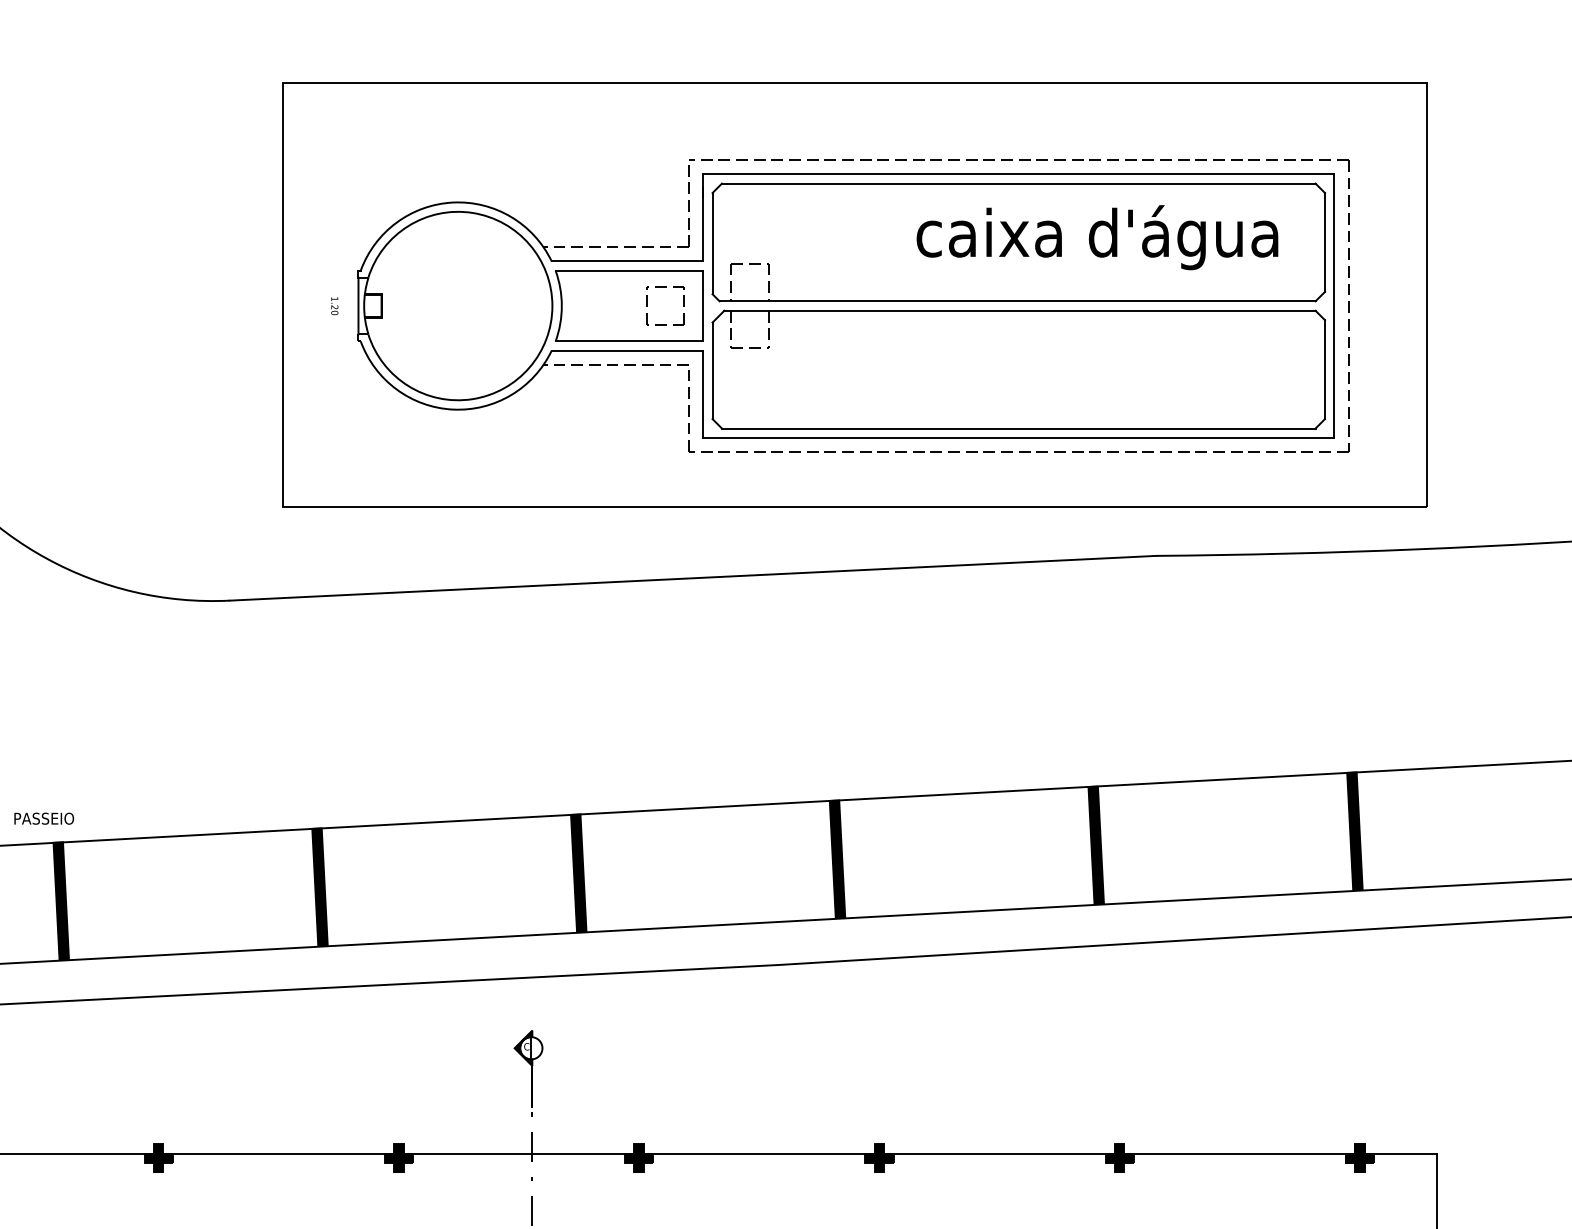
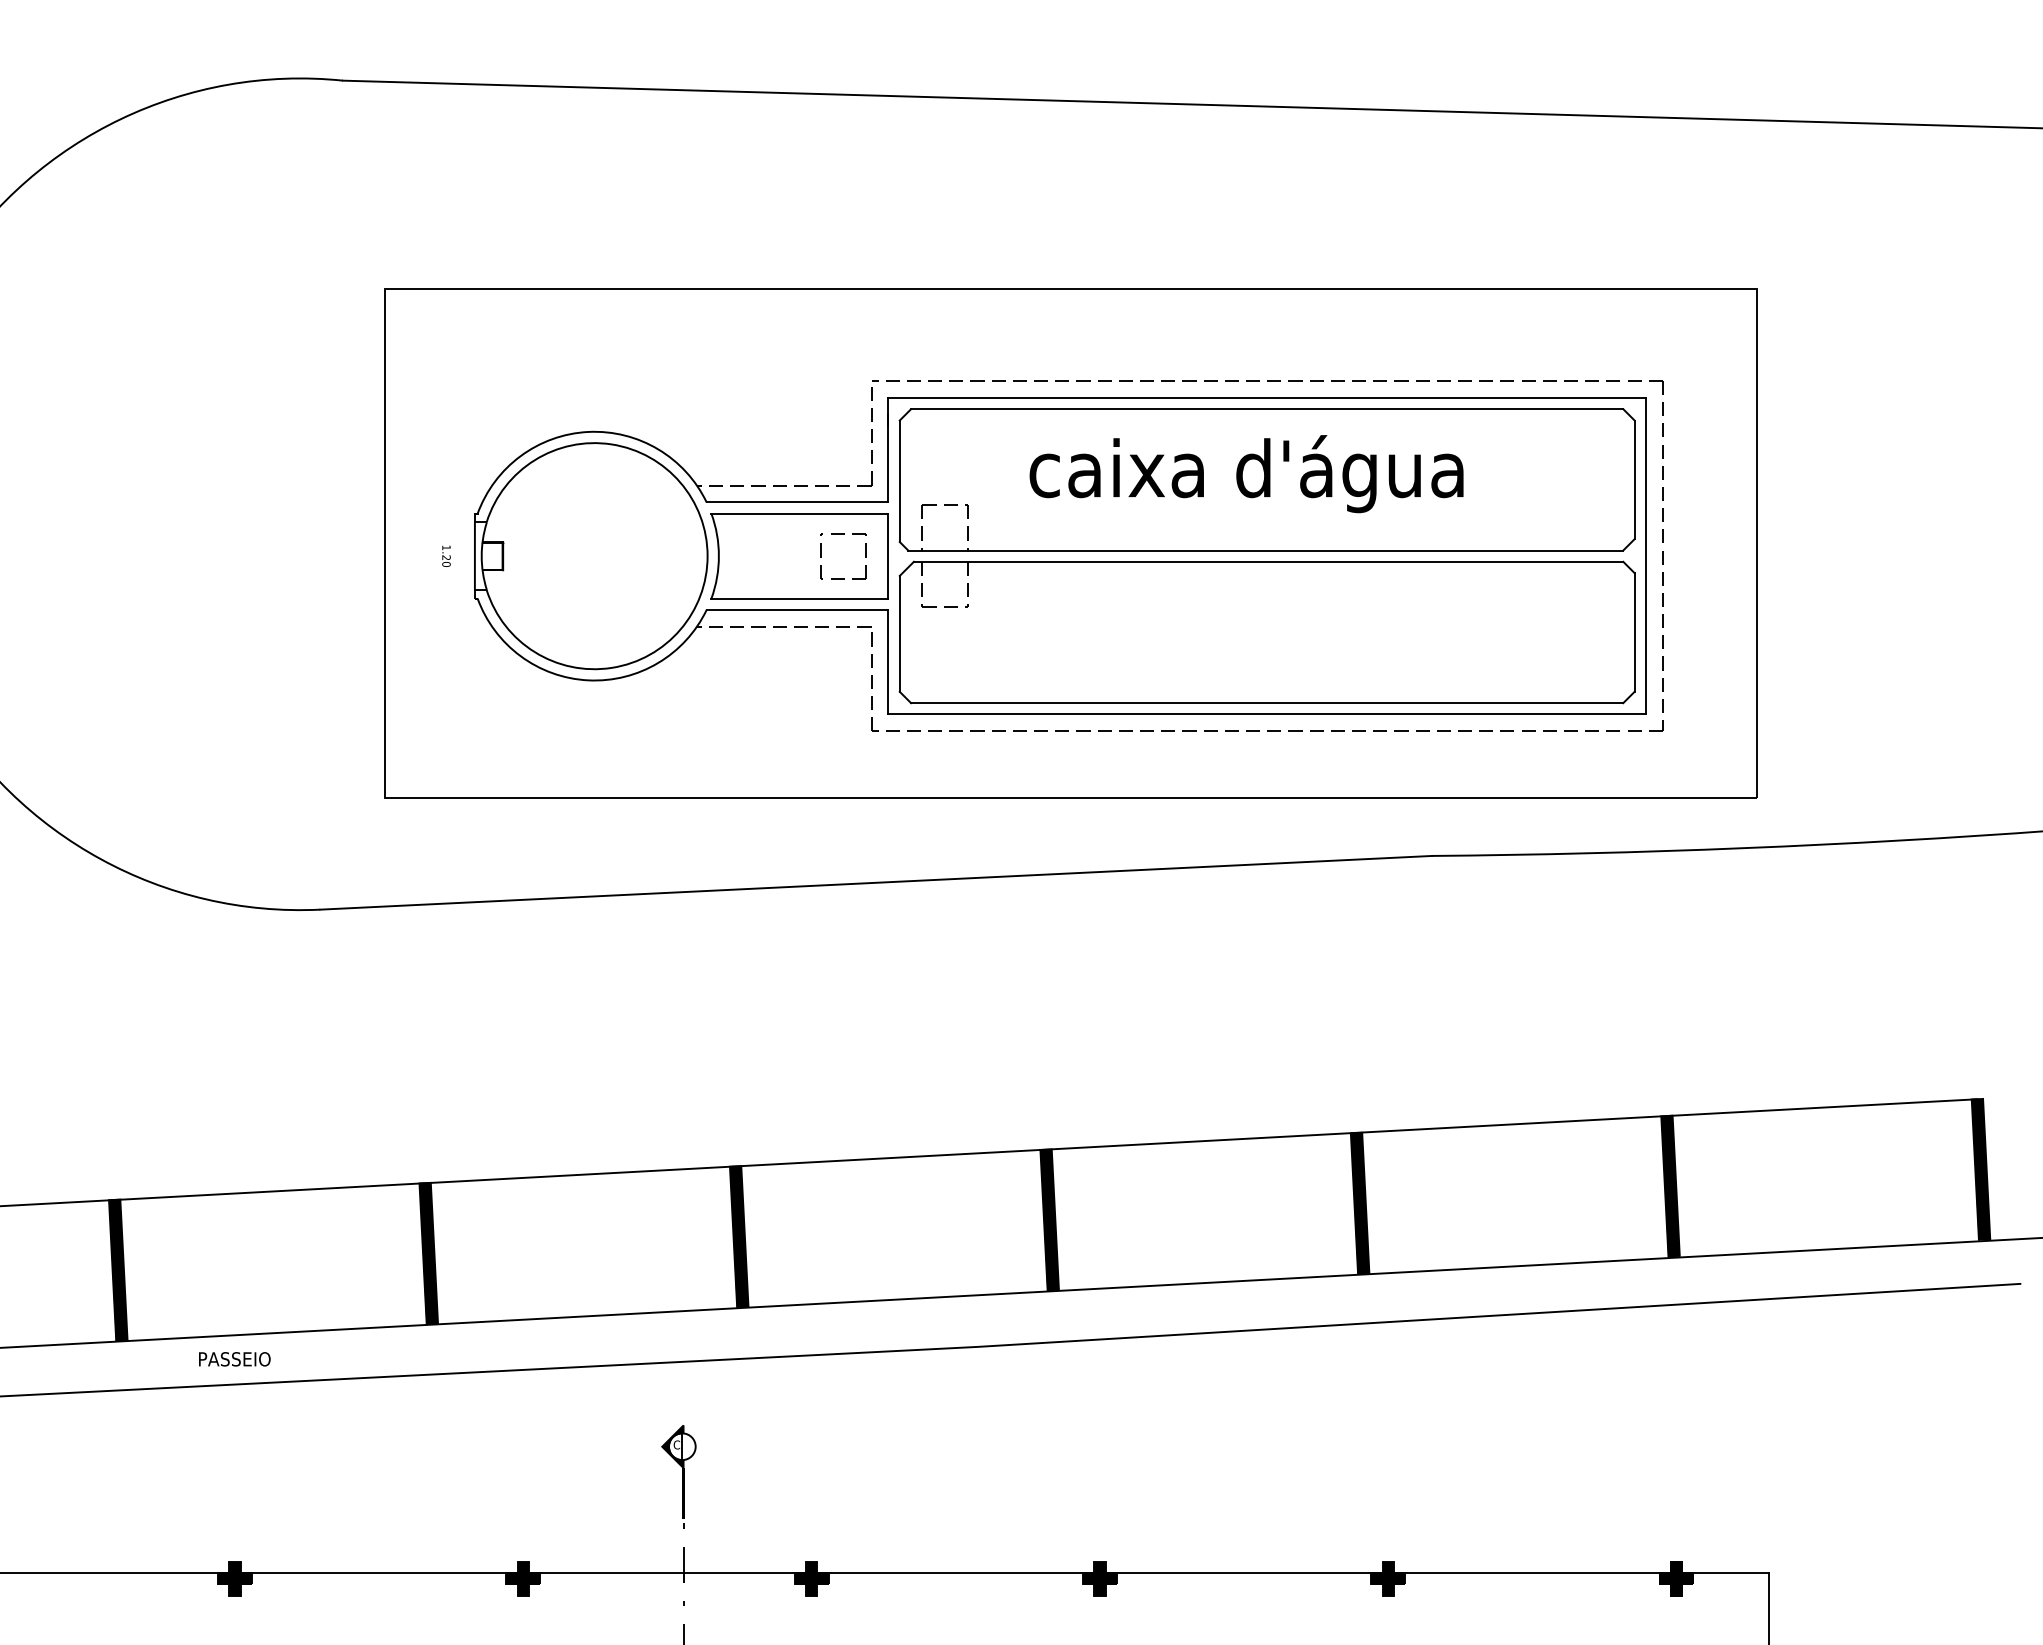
text: (1097, 238) -> (1246, 474), moved
text: (43, 818) -> (234, 1359), moved

